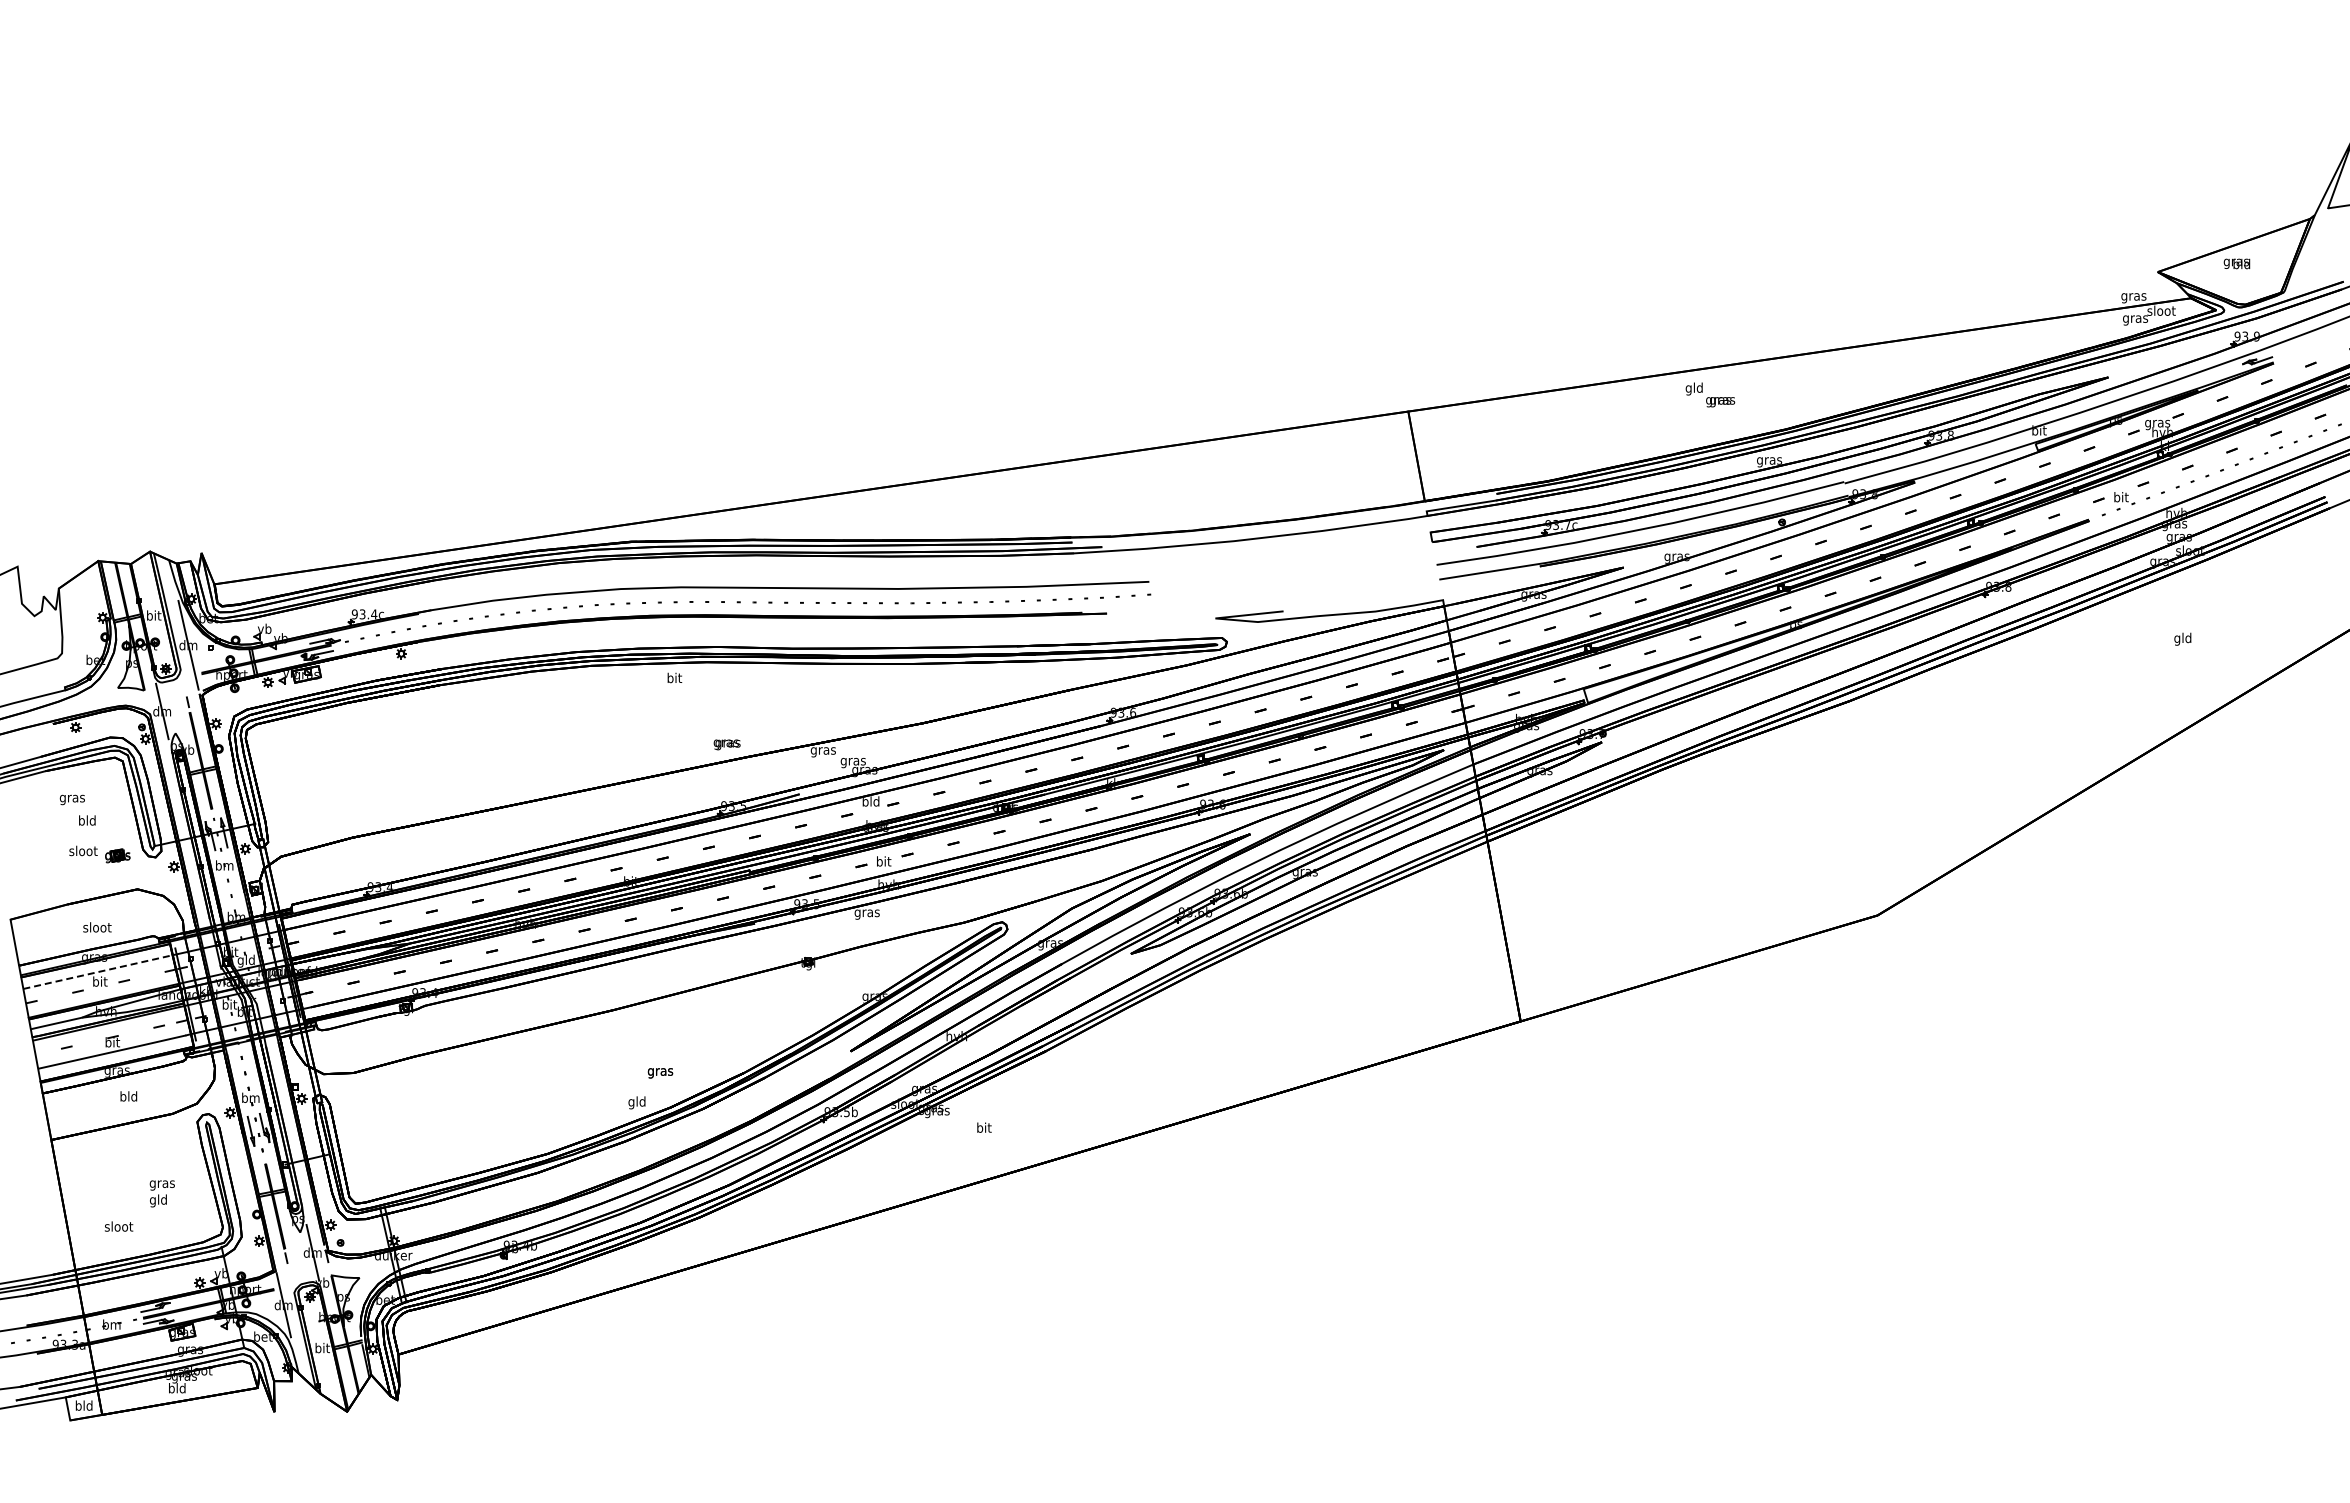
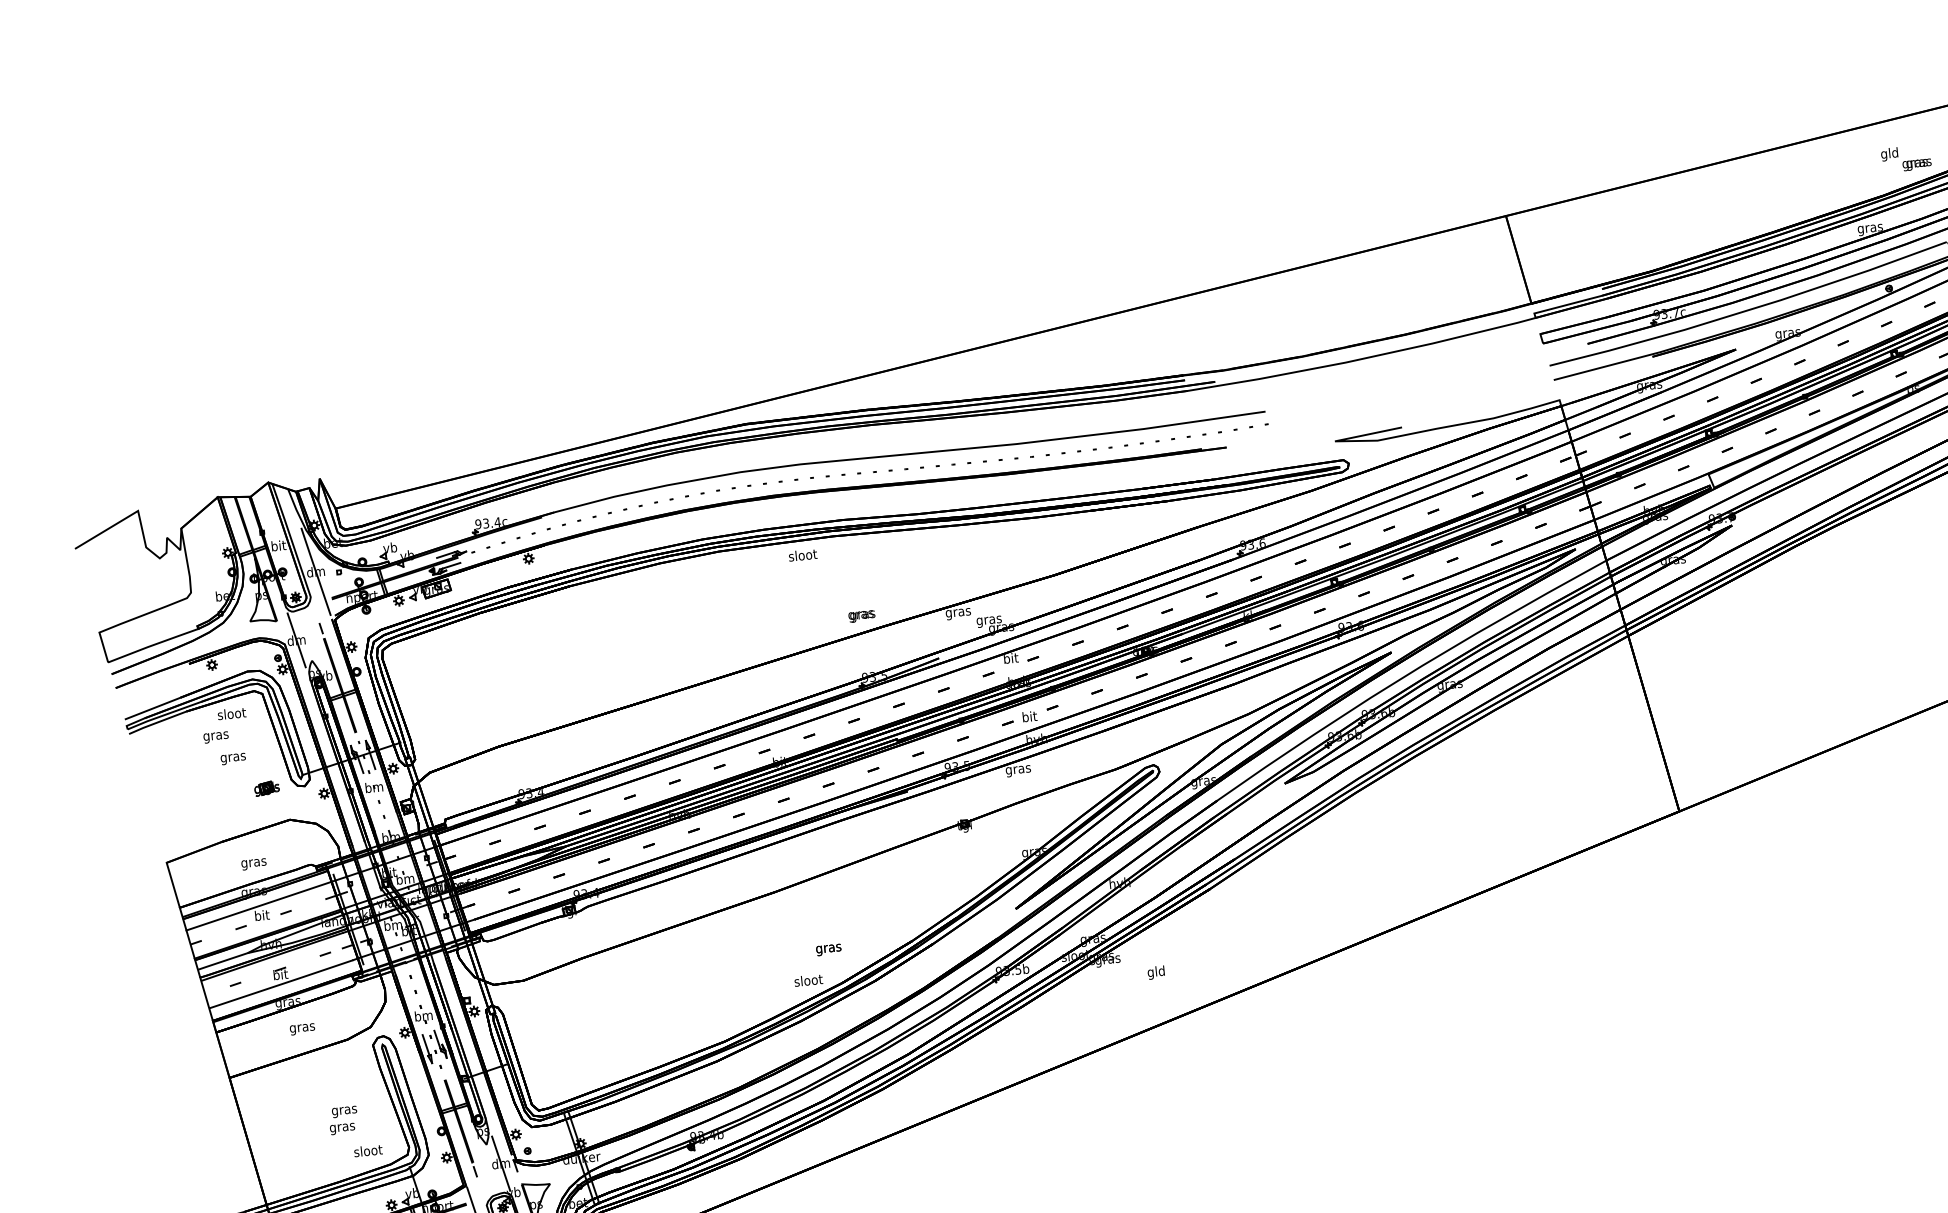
text: (1710, 394) -> (1906, 158), moved
text: (674, 677) -> (802, 554), bit -> sloot
text: (870, 801) -> (1010, 658), bld -> bit
text: (86, 821) -> (232, 757), bld -> gras
text: (83, 850) -> (231, 713), moved
text: (97, 928) -> (254, 862), sloot -> gras
text: (246, 960) -> (405, 879), gld -> bm
line: (98, 972) -> (259, 906), dashed -> solid
text: (229, 1004) -> (393, 925), bit -> bm
text: (128, 1097) -> (302, 1027), bld -> gras
text: (637, 1102) -> (808, 981), gld -> sloot
text: (983, 1128) -> (1155, 972), bit -> gld
text: (158, 1200) -> (342, 1127), gld -> gras
text: (118, 1226) -> (367, 1150), moved

